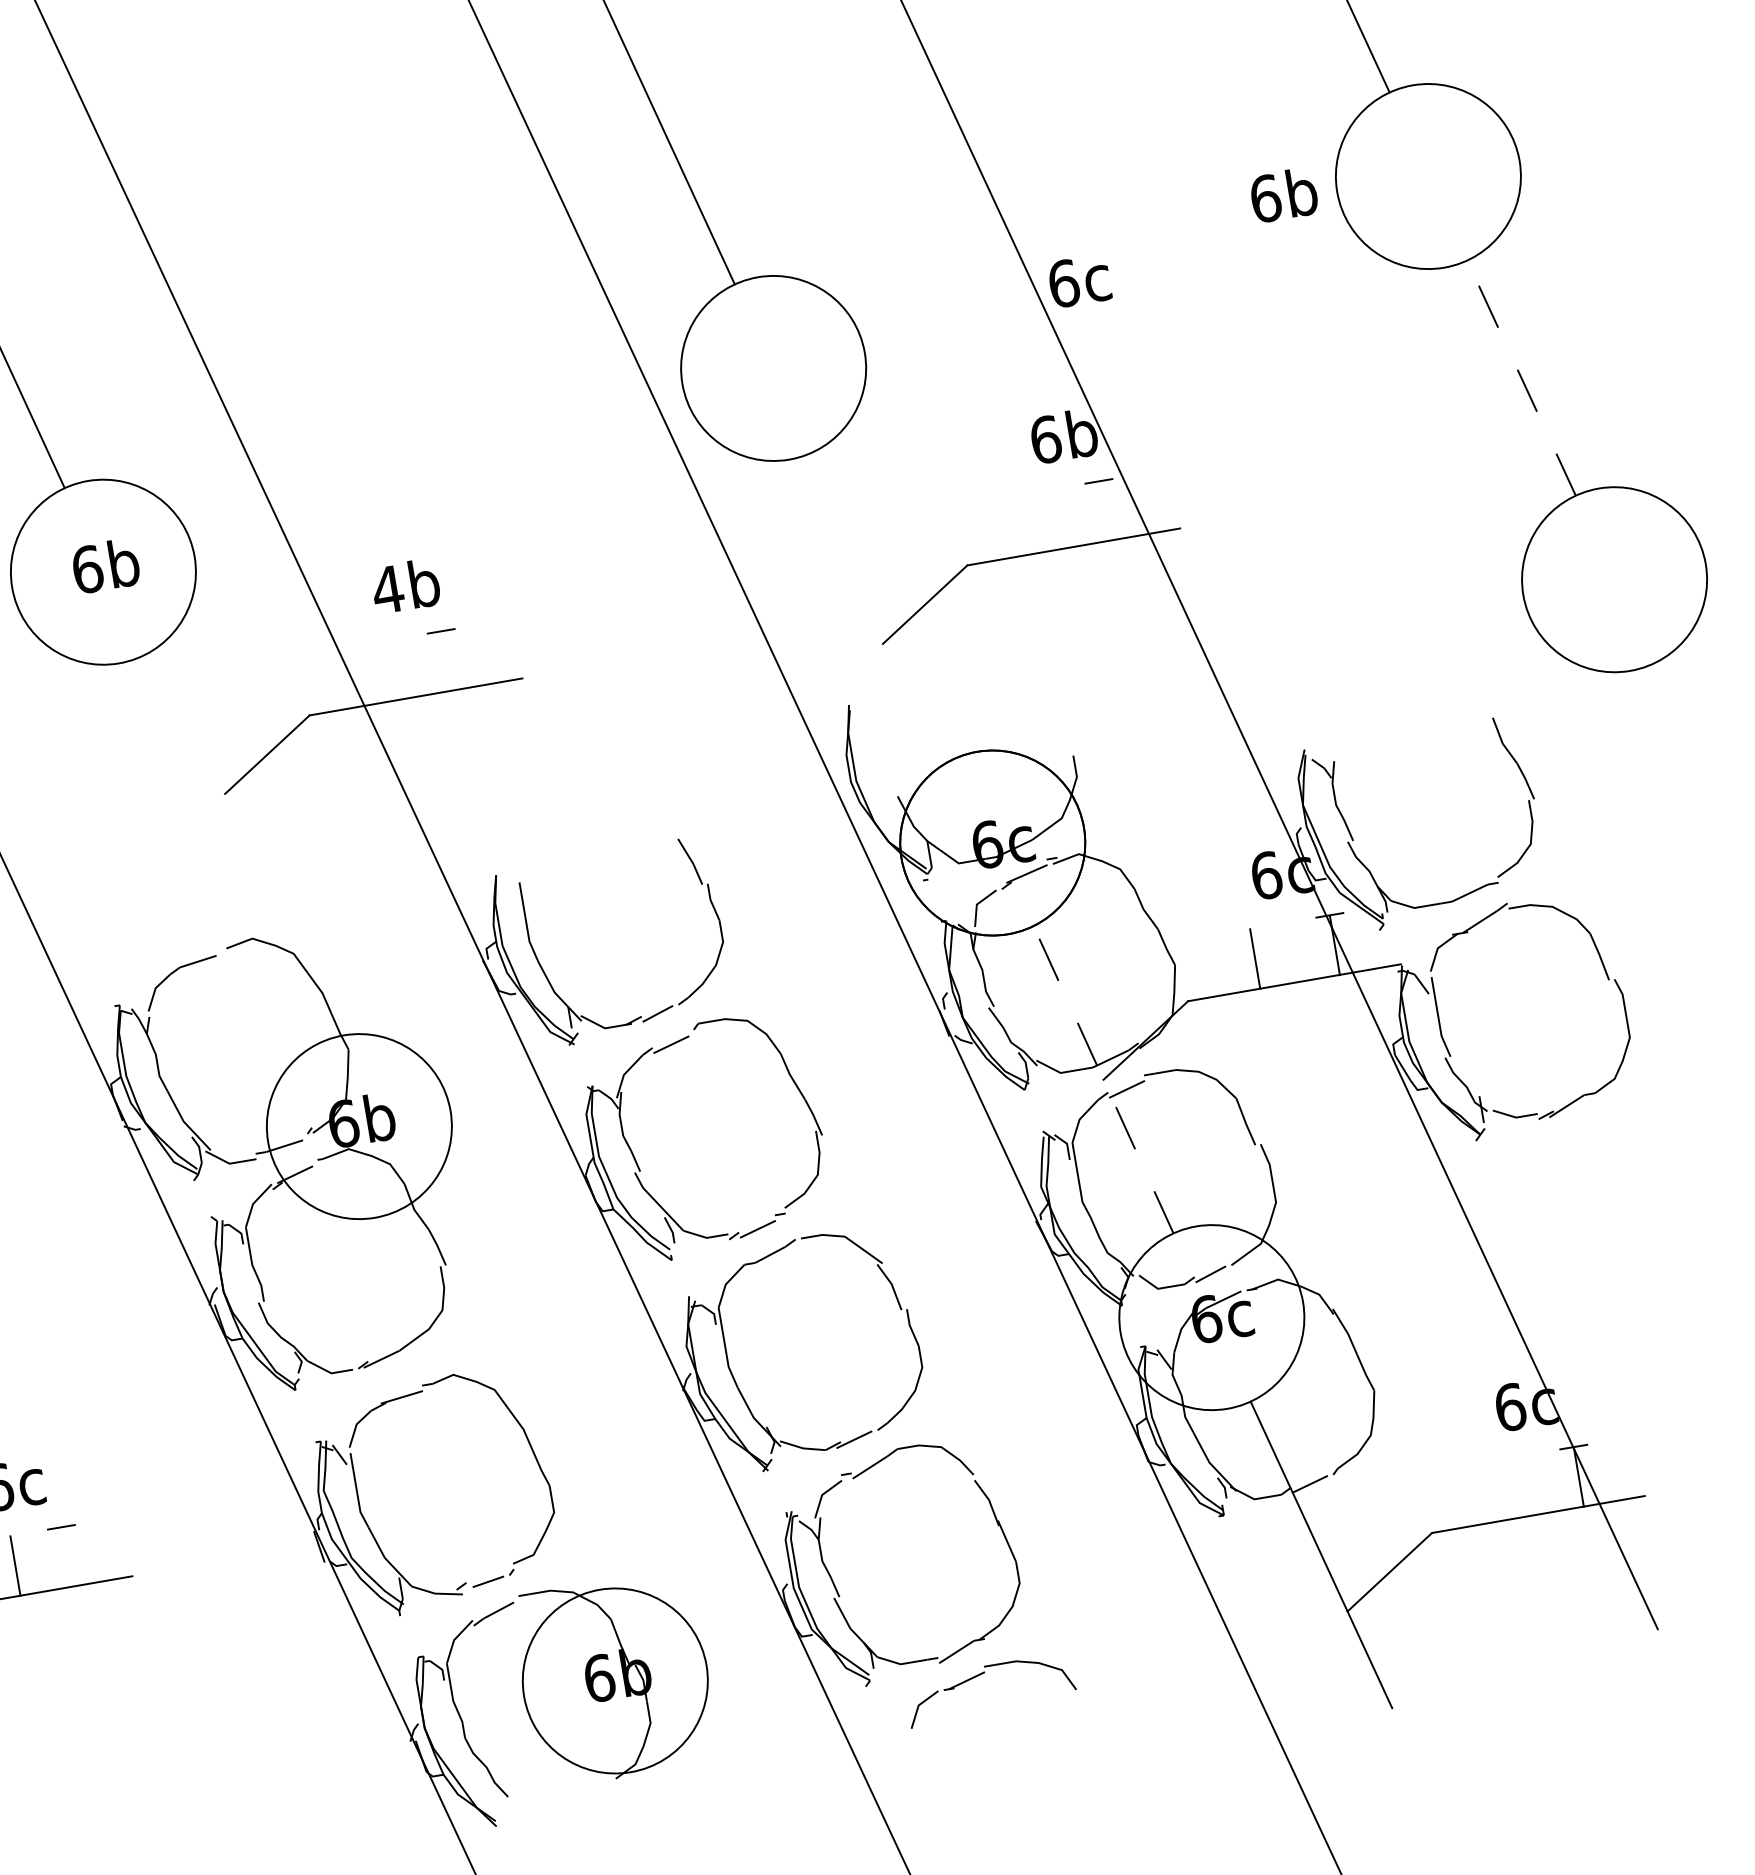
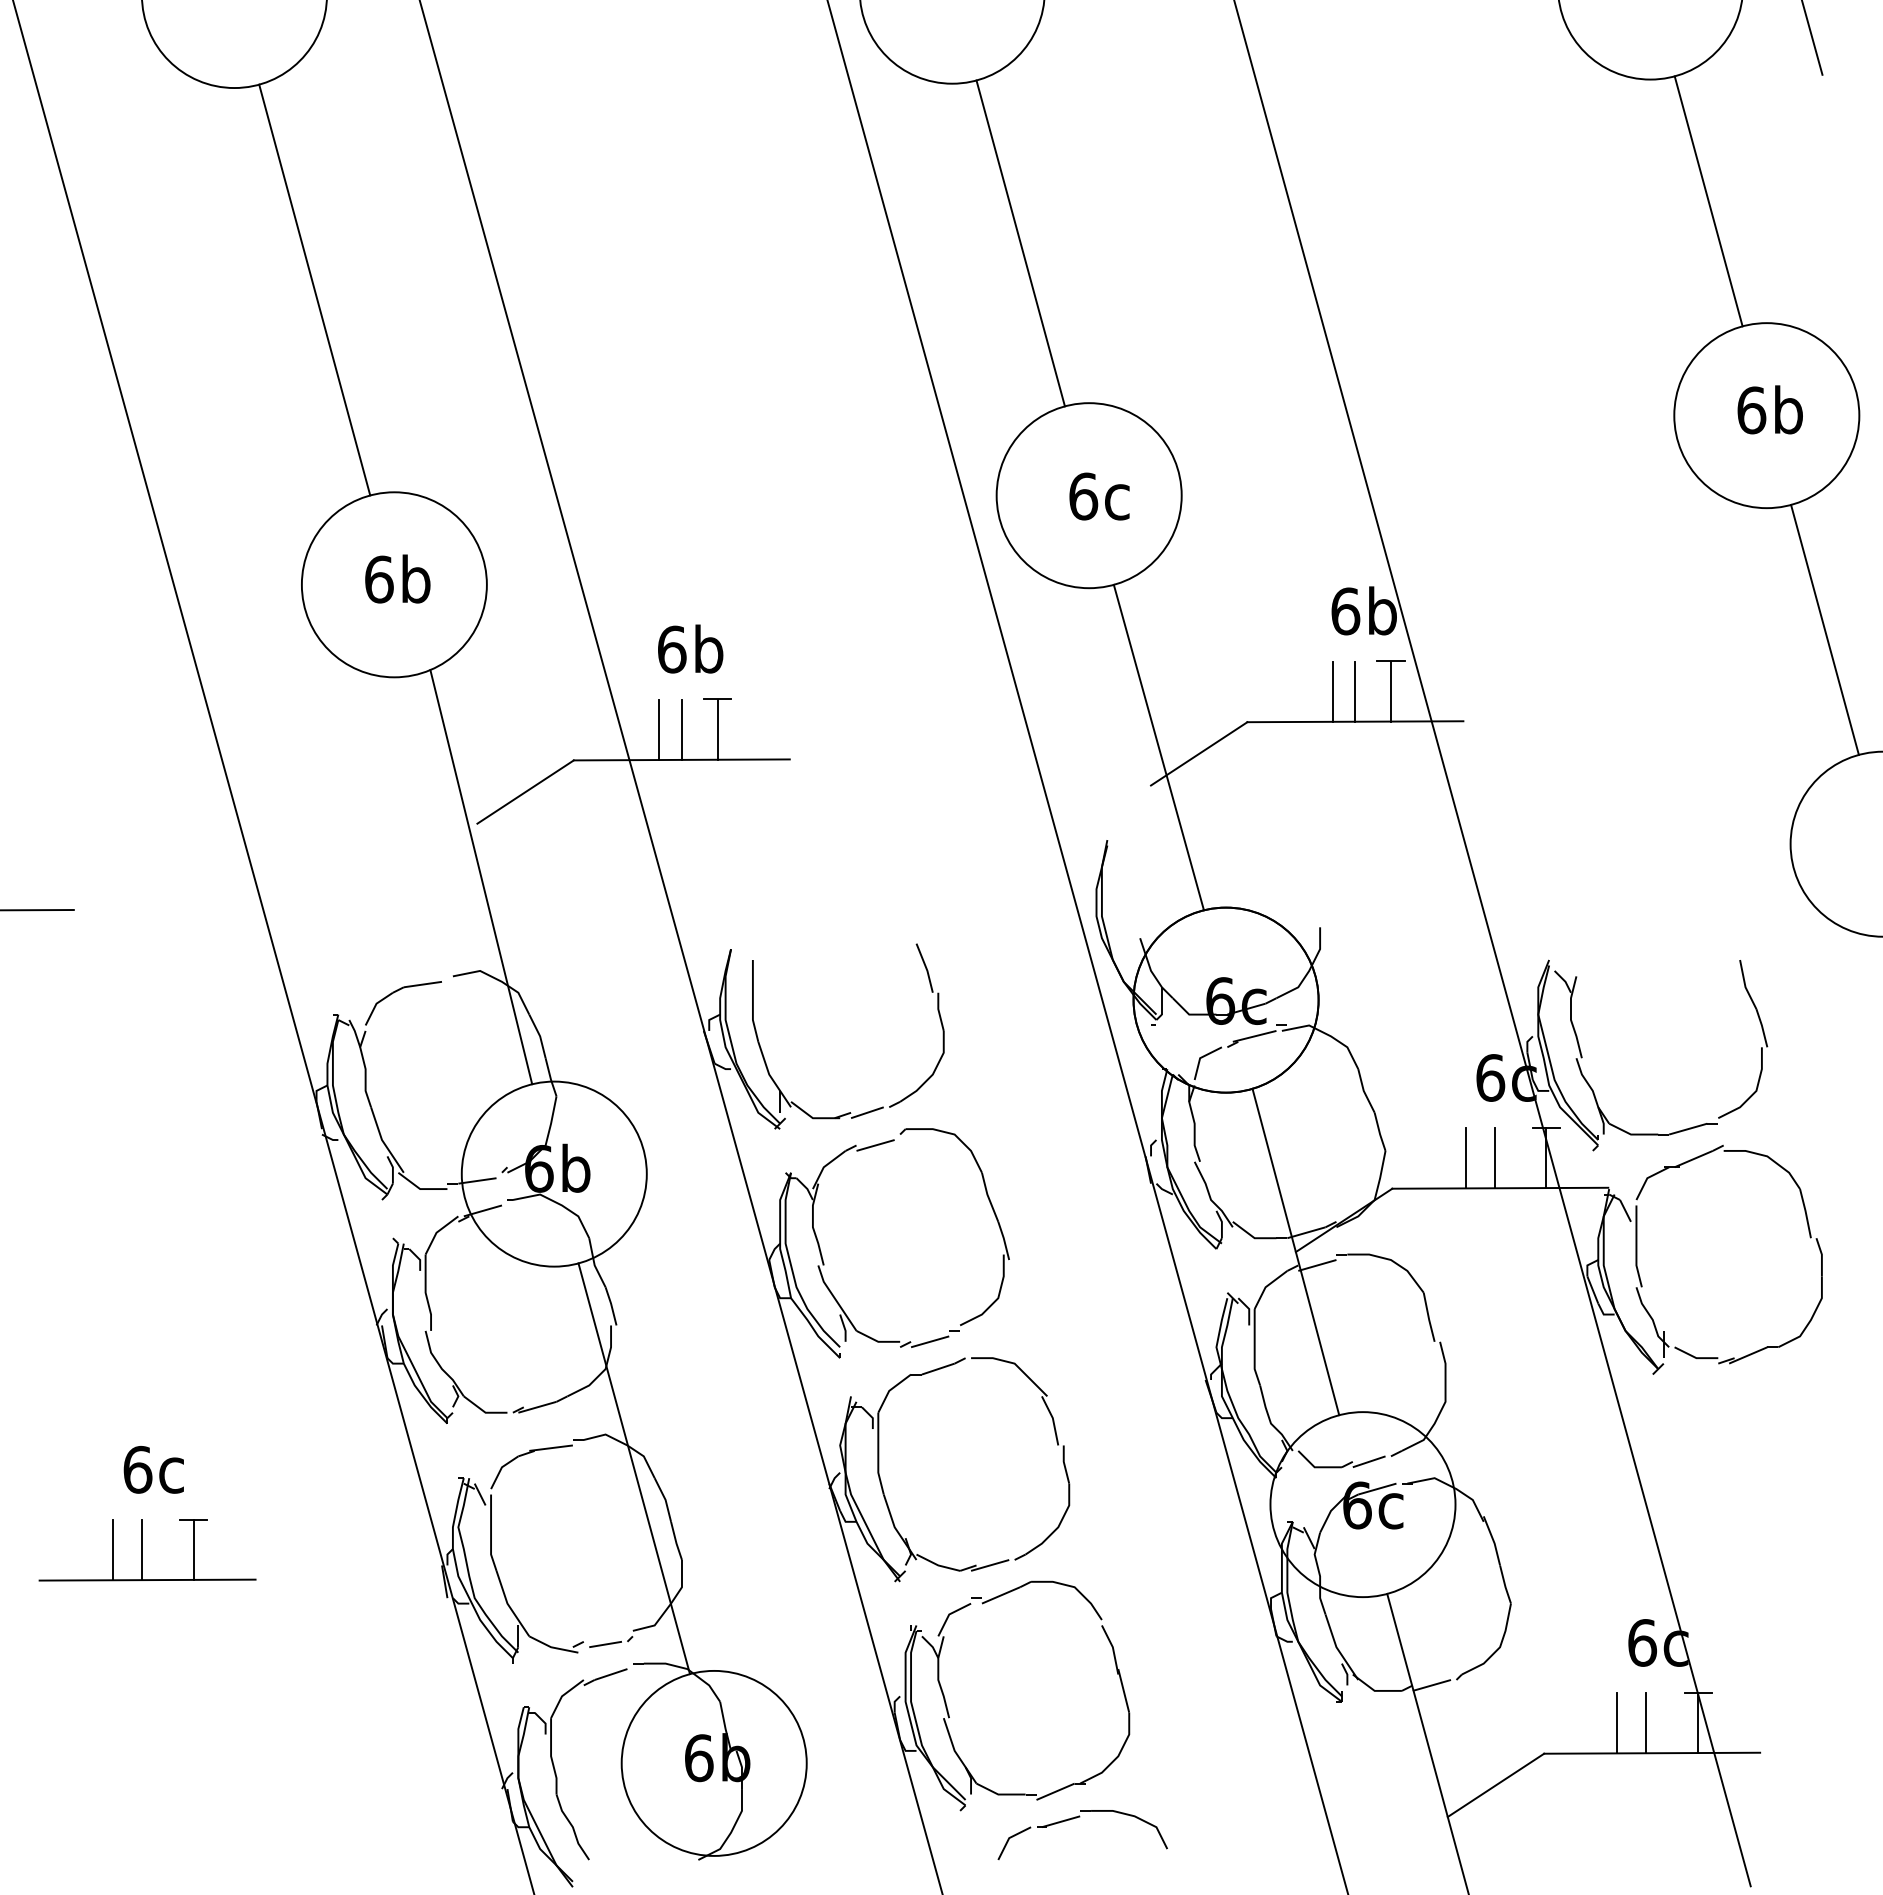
text: (1283, 194) -> (1769, 409), moved
text: (1079, 281) -> (1099, 496), moved
line: (1520, 377) -> (1824, 629), dashed -> solid
line: (1104, 511) -> (1391, 691), added
line: (1068, 517) -> (1355, 691), added
line: (1047, 520) -> (1333, 691), added
text: (387, 589) -> (671, 649), 4b -> 6b
line: (883, 605) -> (1158, 747), added
line: (446, 660) -> (717, 729), added
line: (410, 666) -> (681, 729), added
line: (388, 670) -> (659, 729), added
line: (238, 846) -> (481, 877), added
line: (1283, 954) -> (1494, 1158), added
line: (1103, 1080) -> (1295, 1252), dashed -> solid
line: (486, 1403) -> (633, 1468), added
line: (1527, 1486) -> (1646, 1723), added
line: (1499, 1490) -> (1617, 1723), added
line: (66, 1556) -> (193, 1549), added

